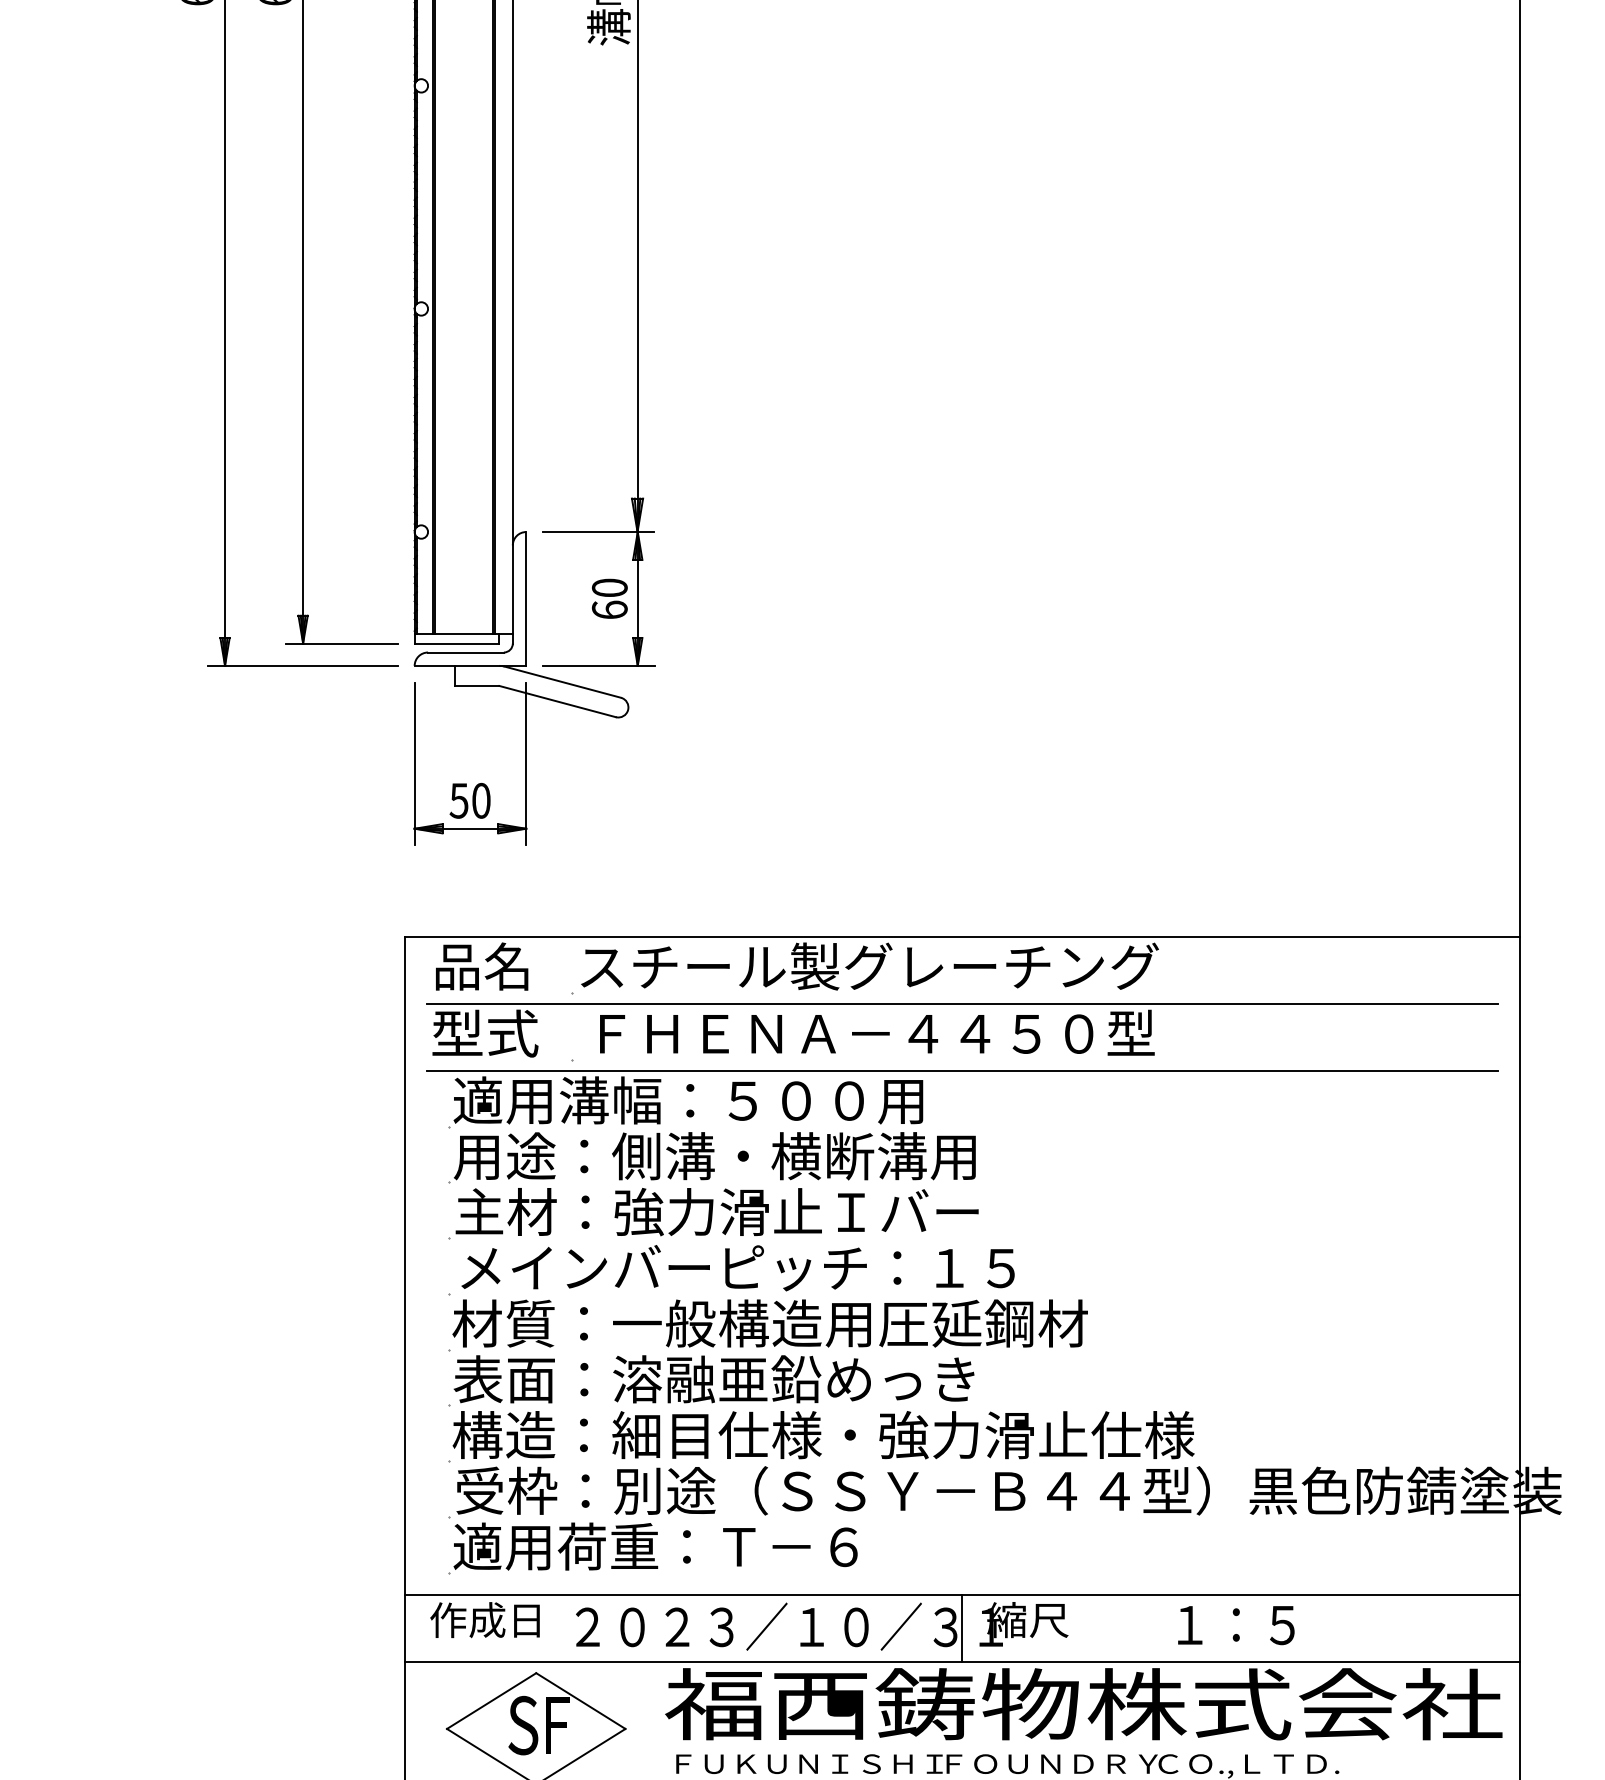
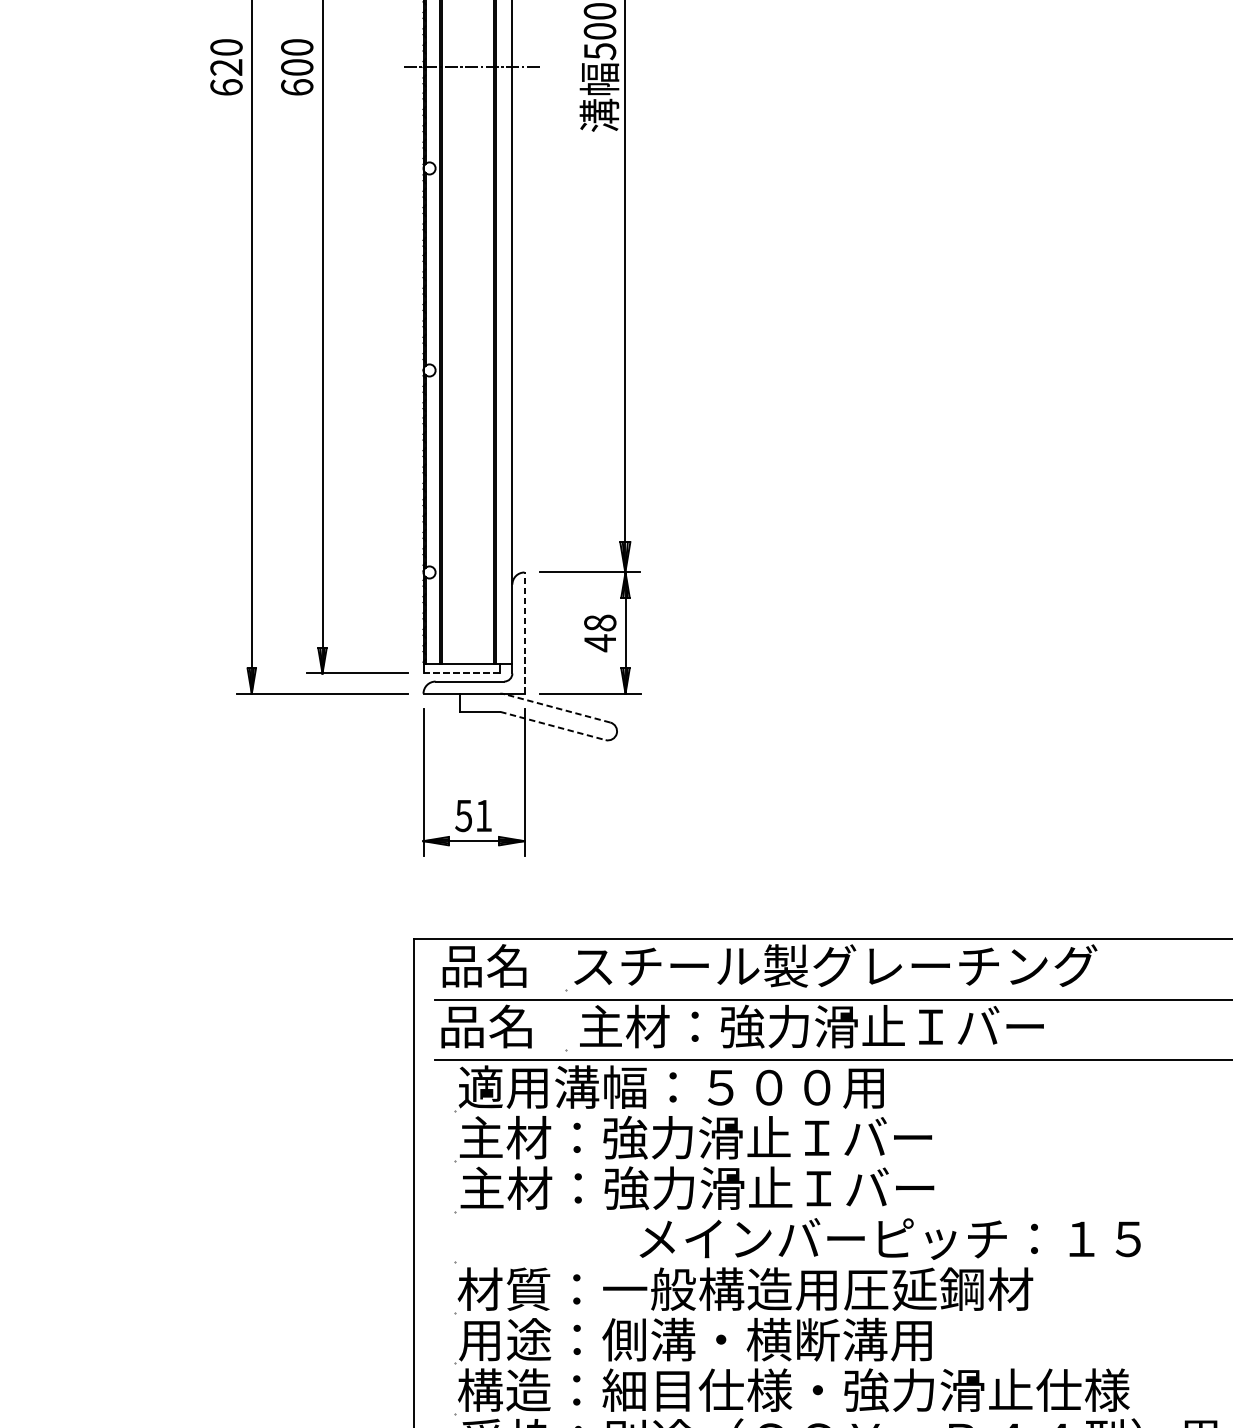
line: (526, 598) -> (524, 632), solid -> dashed
text: (609, 599) -> (599, 633), 60 -> 48
line: (457, 643) -> (462, 673), solid -> dashed
line: (562, 682) -> (557, 708), solid -> dashed
line: (558, 701) -> (553, 725), solid -> dashed
text: (481, 800) -> (484, 815), 50 -> 51
text: (485, 1033) -> (487, 1026), 型式 -> 品名
text: (870, 1033) -> (836, 1026), ＦＨＥＮＡ－４４５０型 -> 主材：強力滑止Ｉバー
text: (714, 1156) -> (694, 1137), 用途：側溝・横断溝用 -> 主材：強力滑止Ｉバー
text: (737, 1268) -> (889, 1239), moved
text: (714, 1379) -> (694, 1339), 表面：溶融亜鉛めっき -> 用途：側溝・横断溝用

